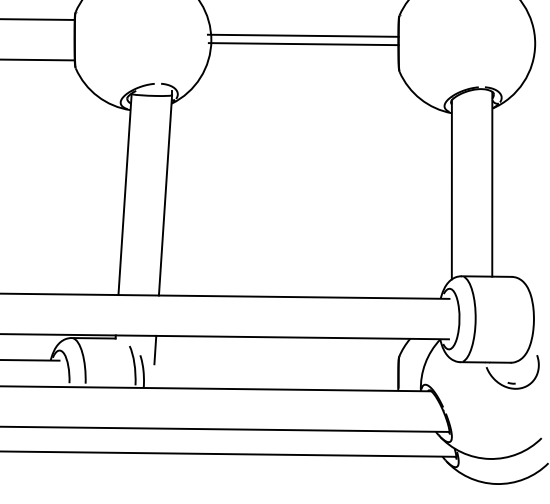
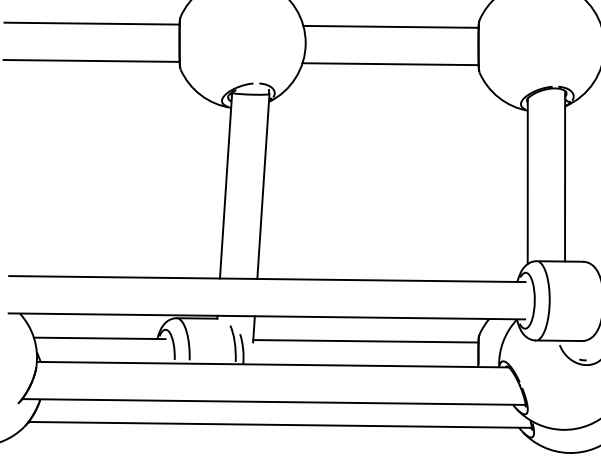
line: (303, 36) -> (390, 64), moved
line: (303, 43) -> (390, 26), moved
line: (276, 363) -> (365, 341), added

